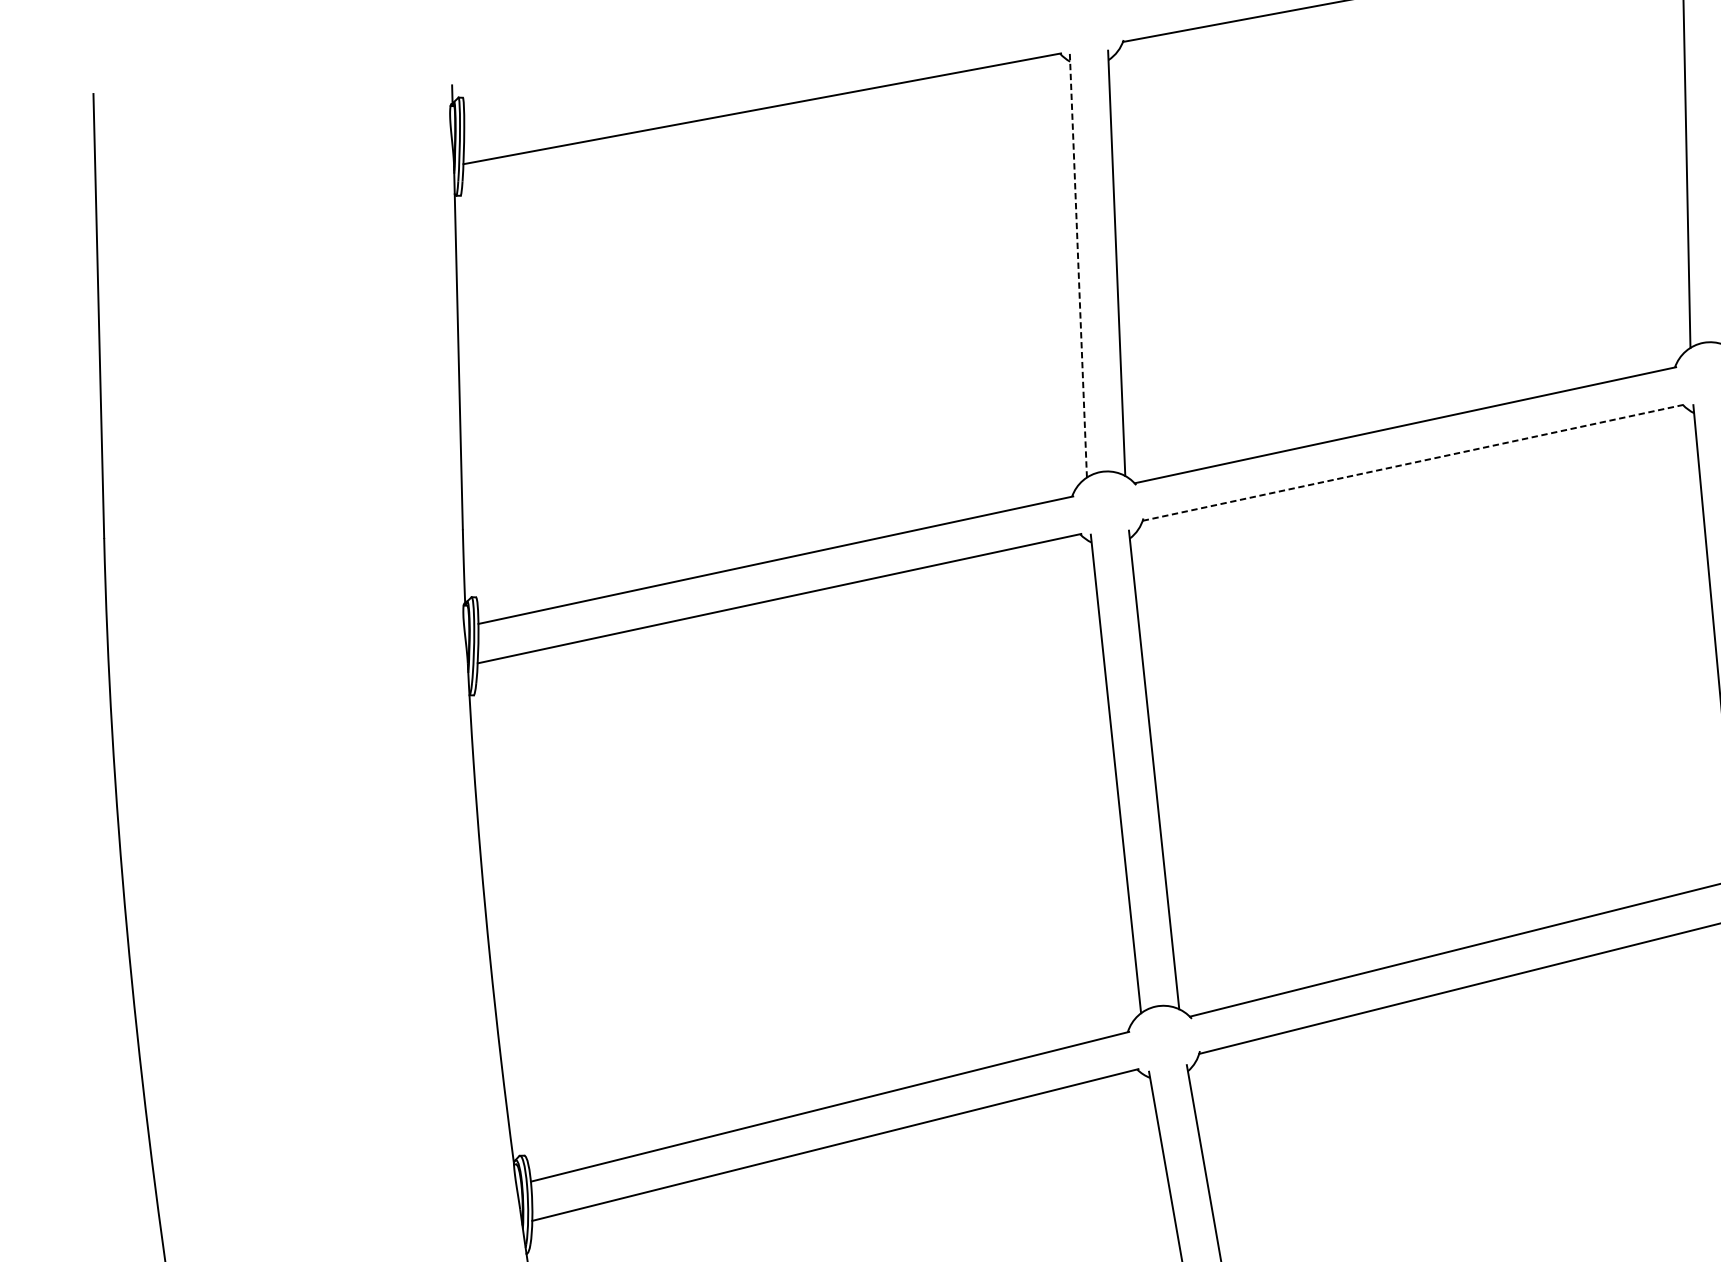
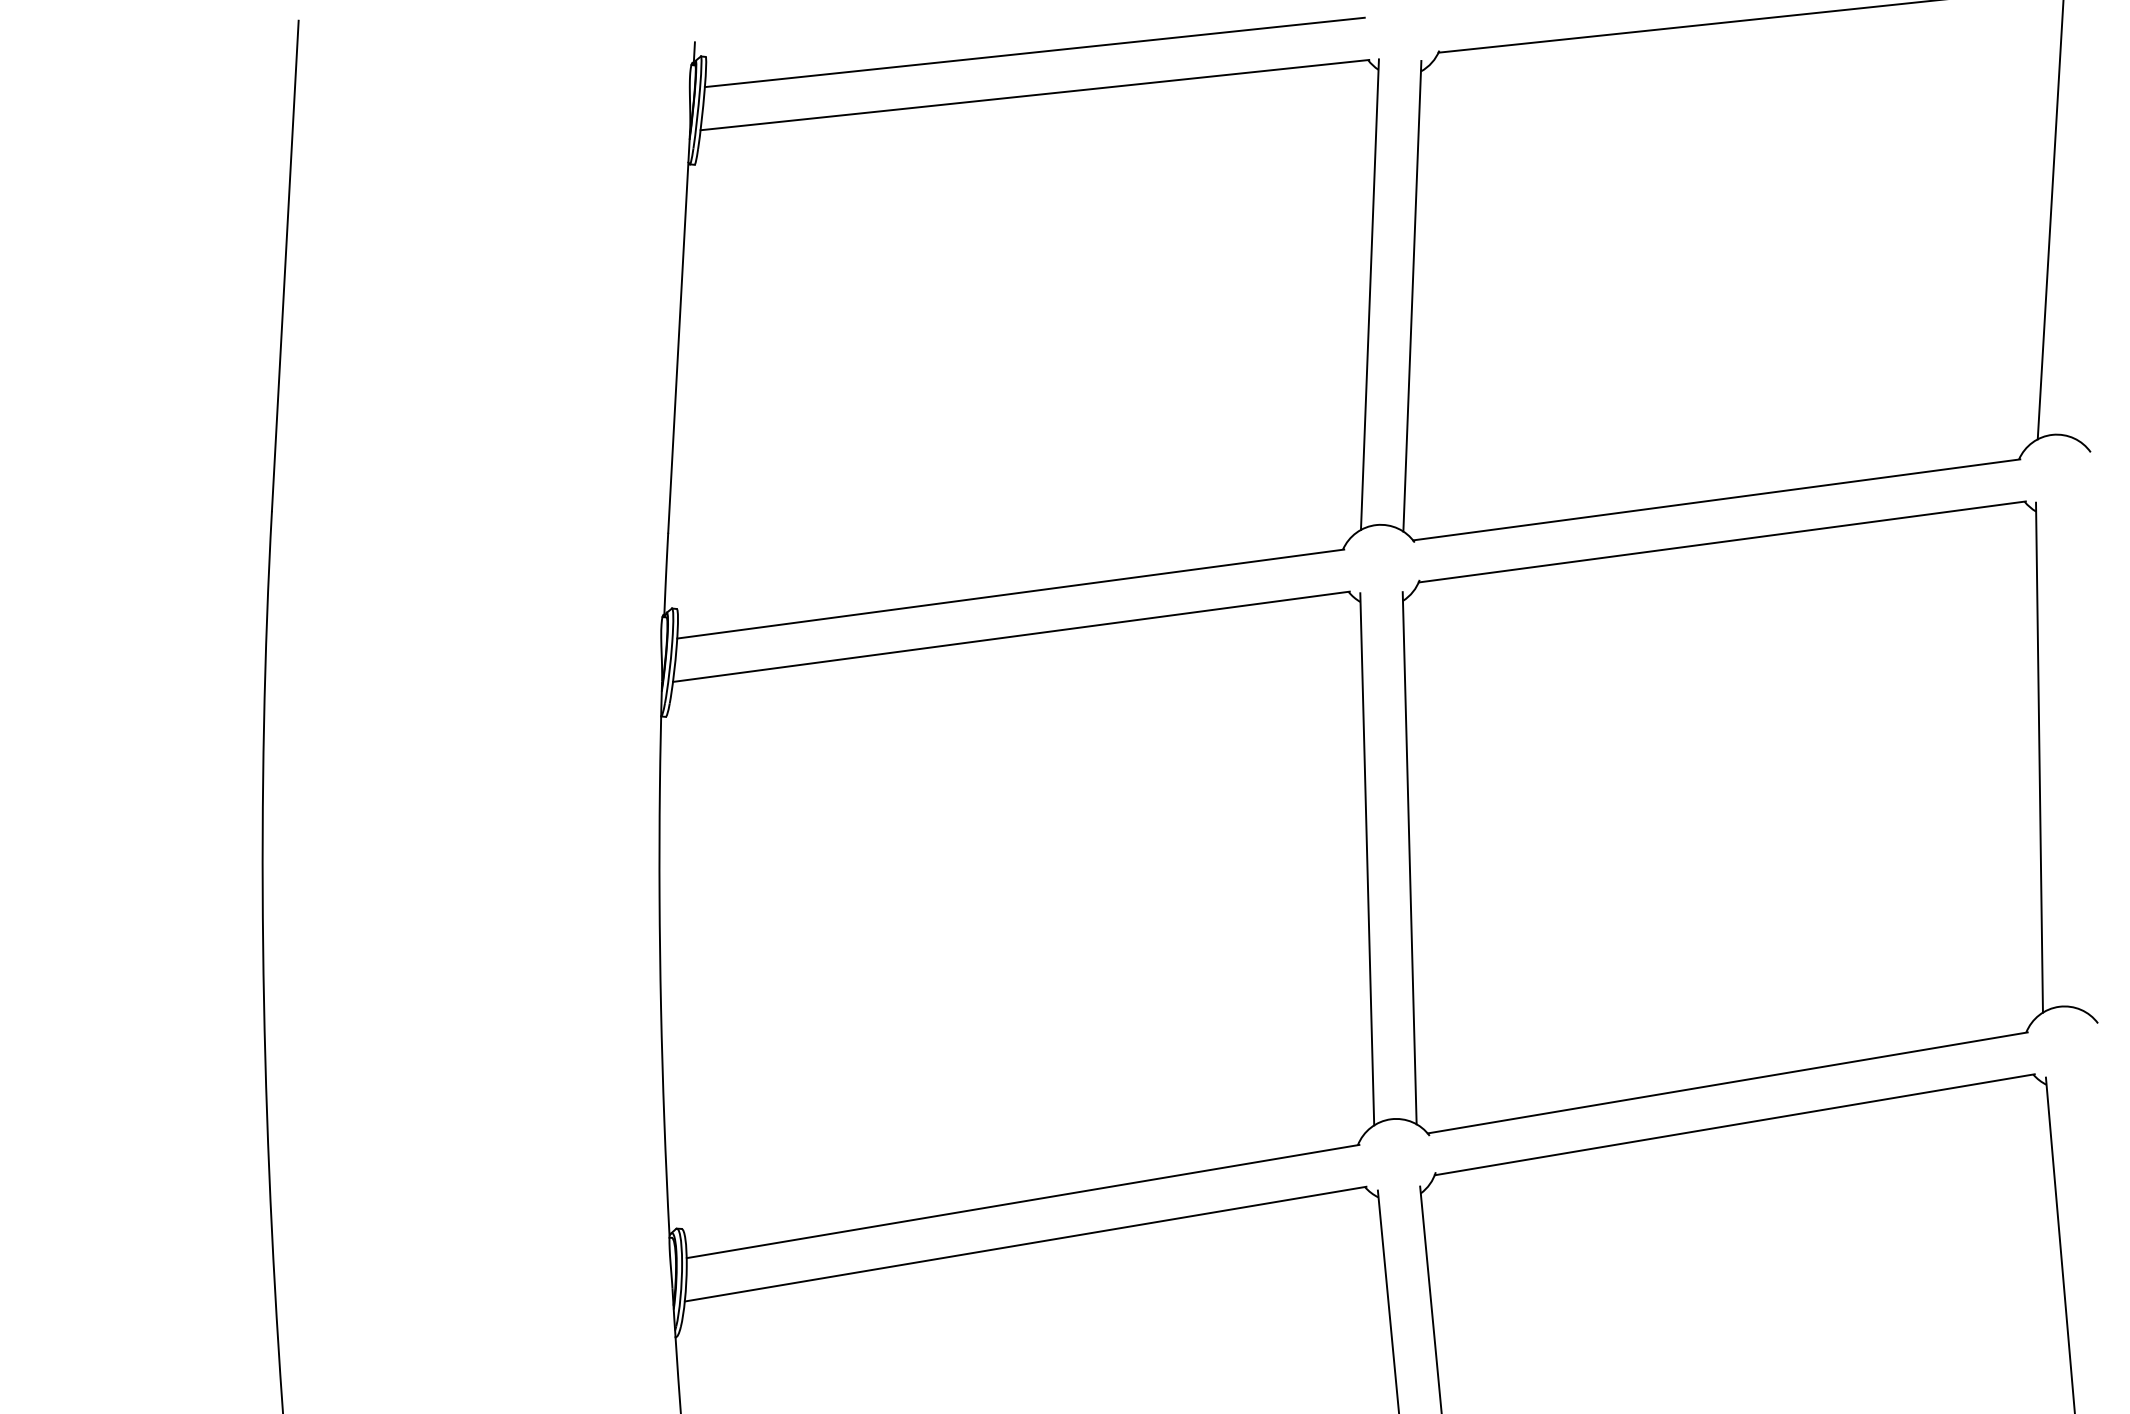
line: (758, 70) -> (1034, 52), added
line: (1077, 264) -> (1369, 294), dashed -> solid
line: (1413, 462) -> (1722, 541), dashed -> solid

